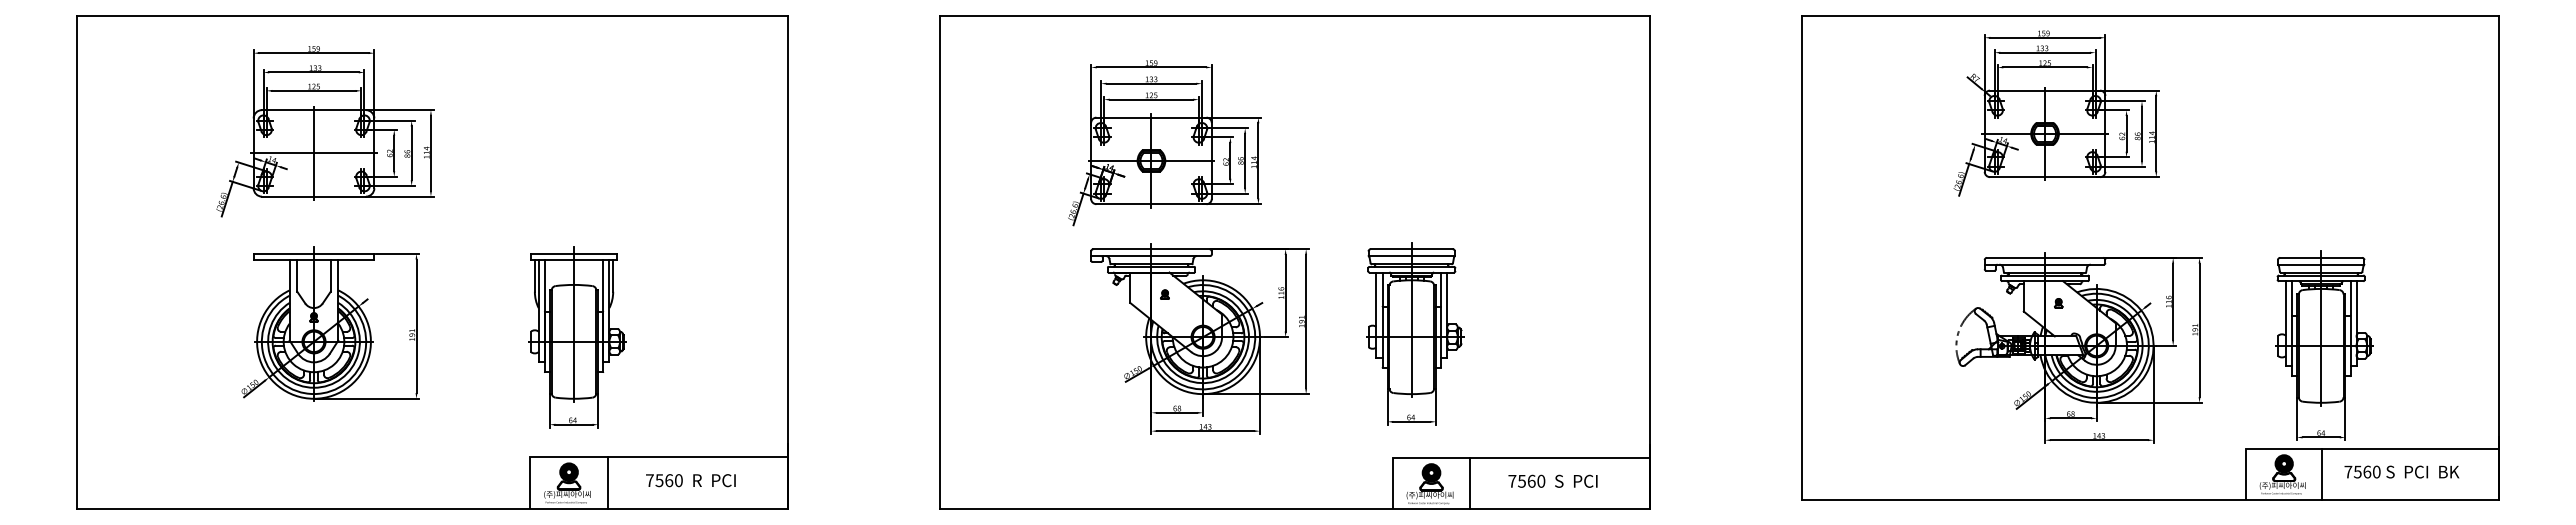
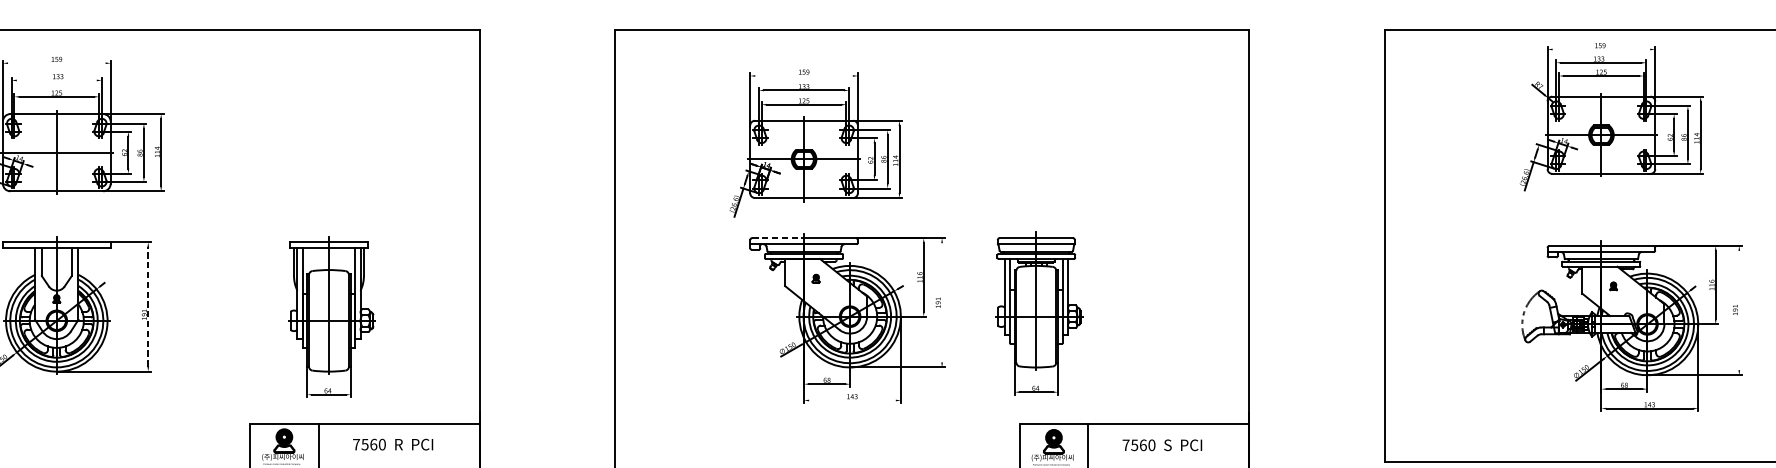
line: (2044, 37) -> (1600, 49), removed
line: (313, 53) -> (56, 63), removed
line: (1151, 67) -> (804, 76), removed
line: (313, 72) -> (56, 80), removed
line: (1122, 249) -> (778, 238), solid -> dashed
line: (1306, 321) -> (942, 302), removed
line: (416, 326) -> (148, 307), solid -> dashed
line: (2199, 330) -> (1739, 310), removed
part: (577, 337) -> (332, 316), moved
line: (1205, 431) -> (852, 400), removed

